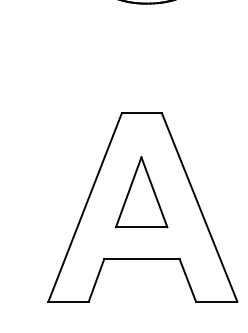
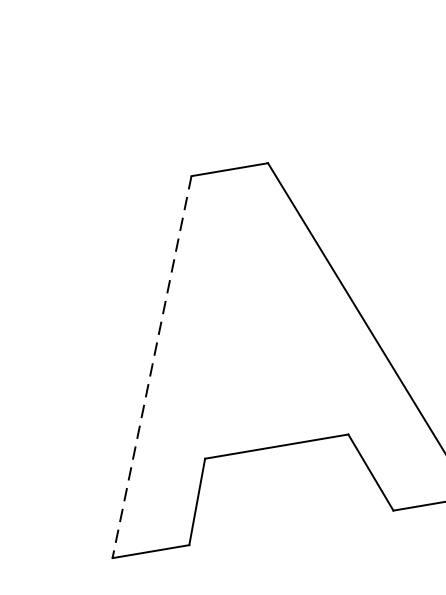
part: (141, 192) -> (254, 320), removed
line: (84, 208) -> (151, 369), solid -> dashed

